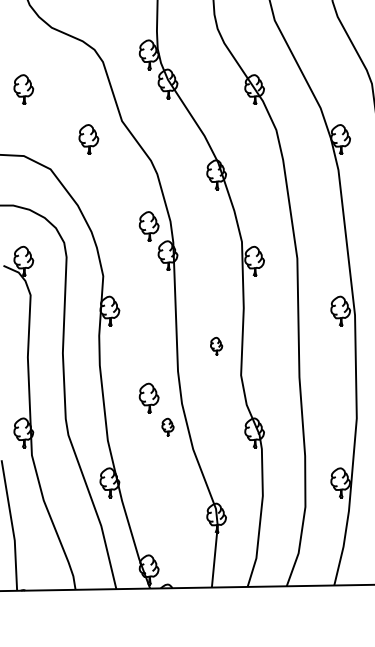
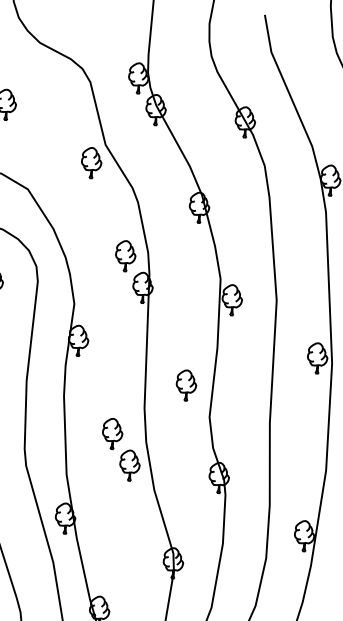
part: (88, 139) -> (91, 162), moved
part: (216, 346) -> (186, 385), size x1.67
part: (167, 427) -> (129, 465), size x1.67

